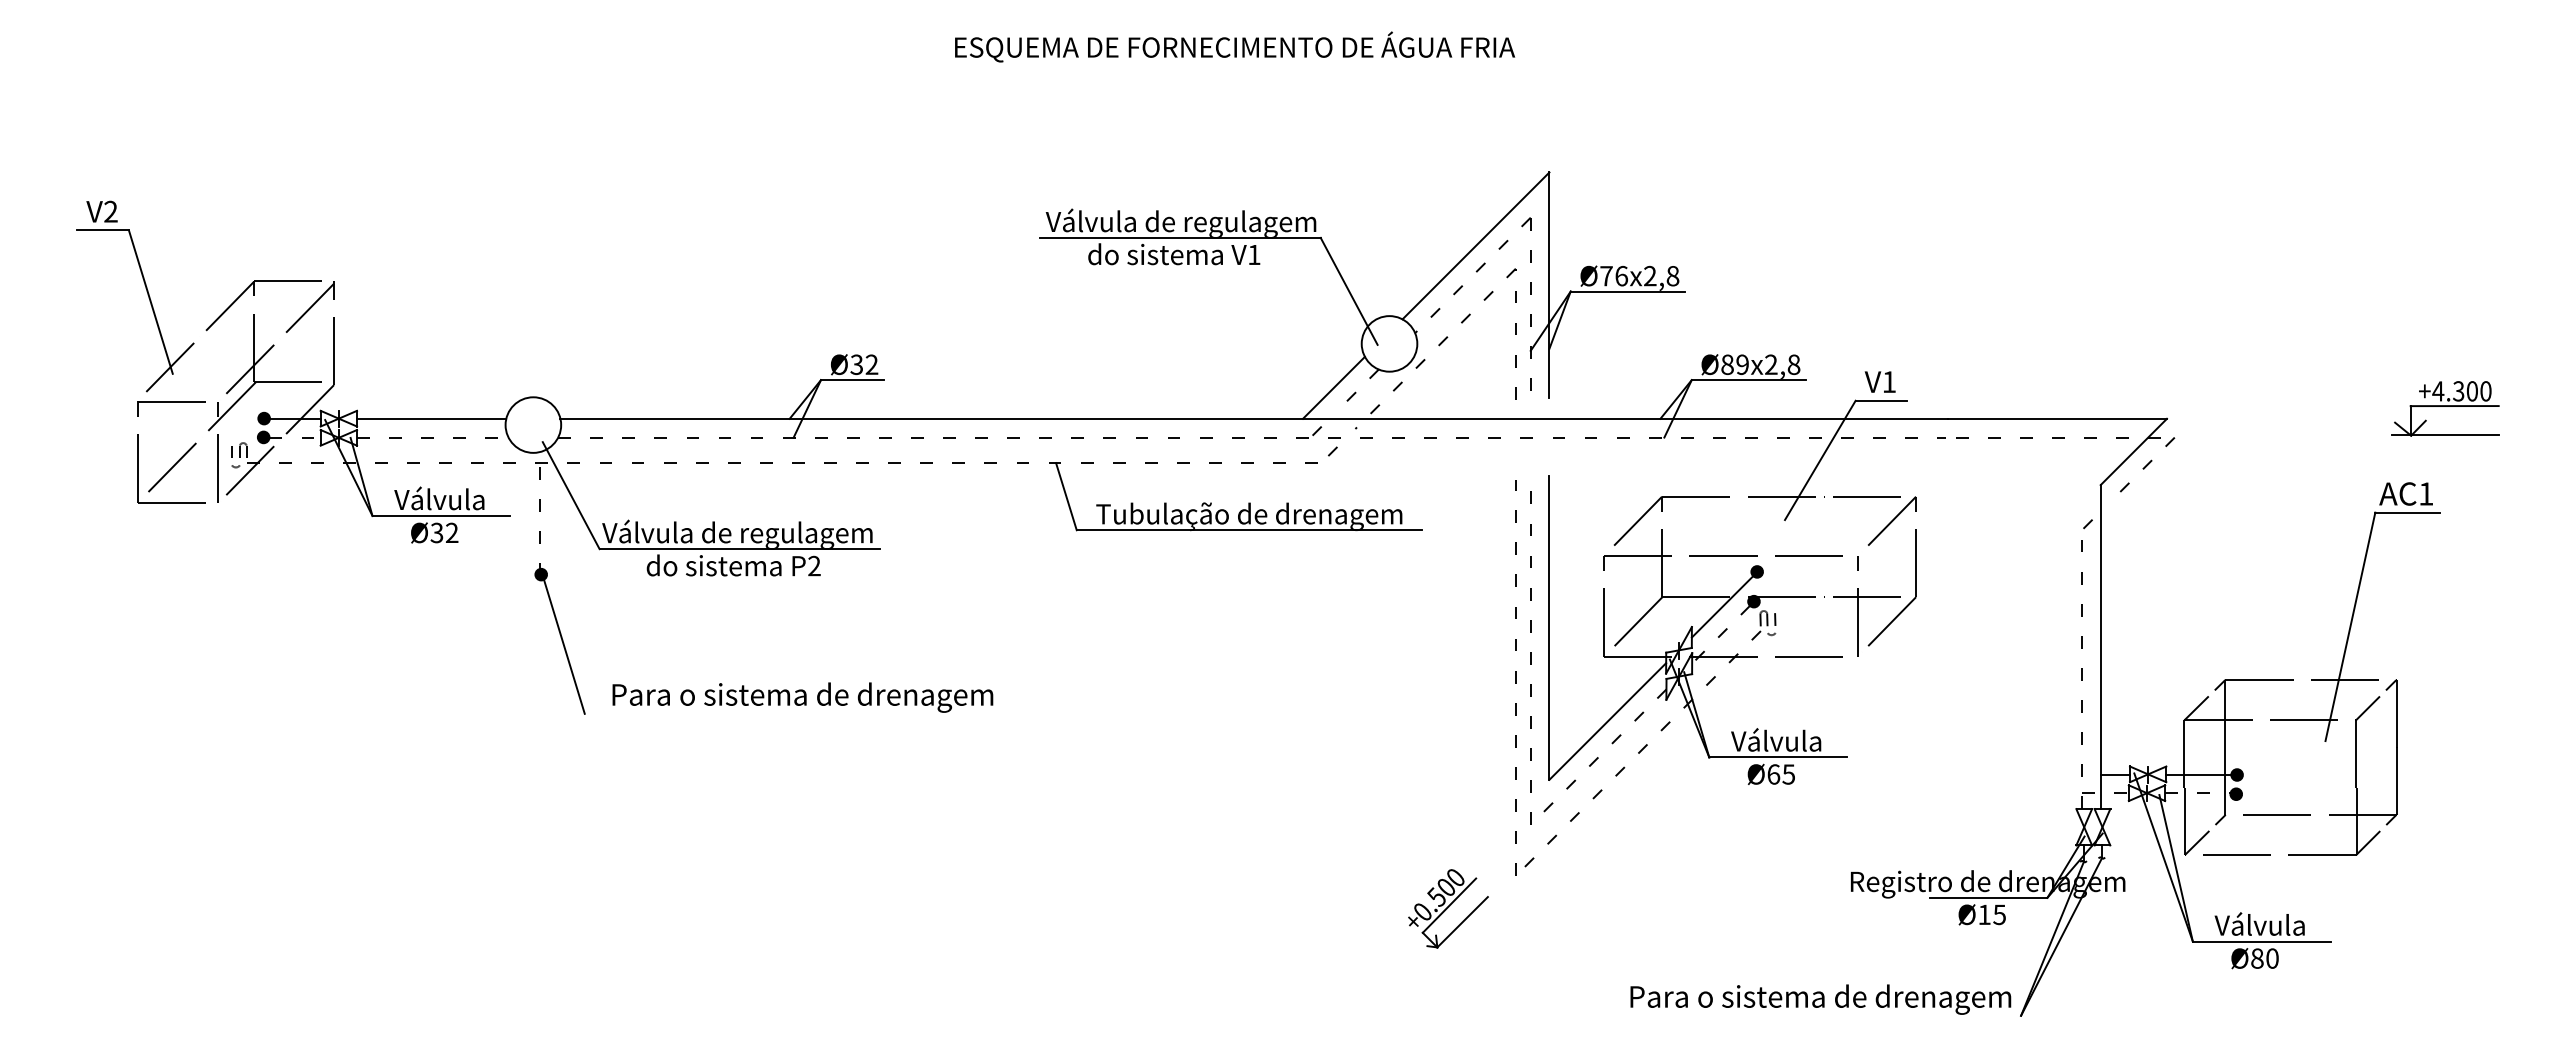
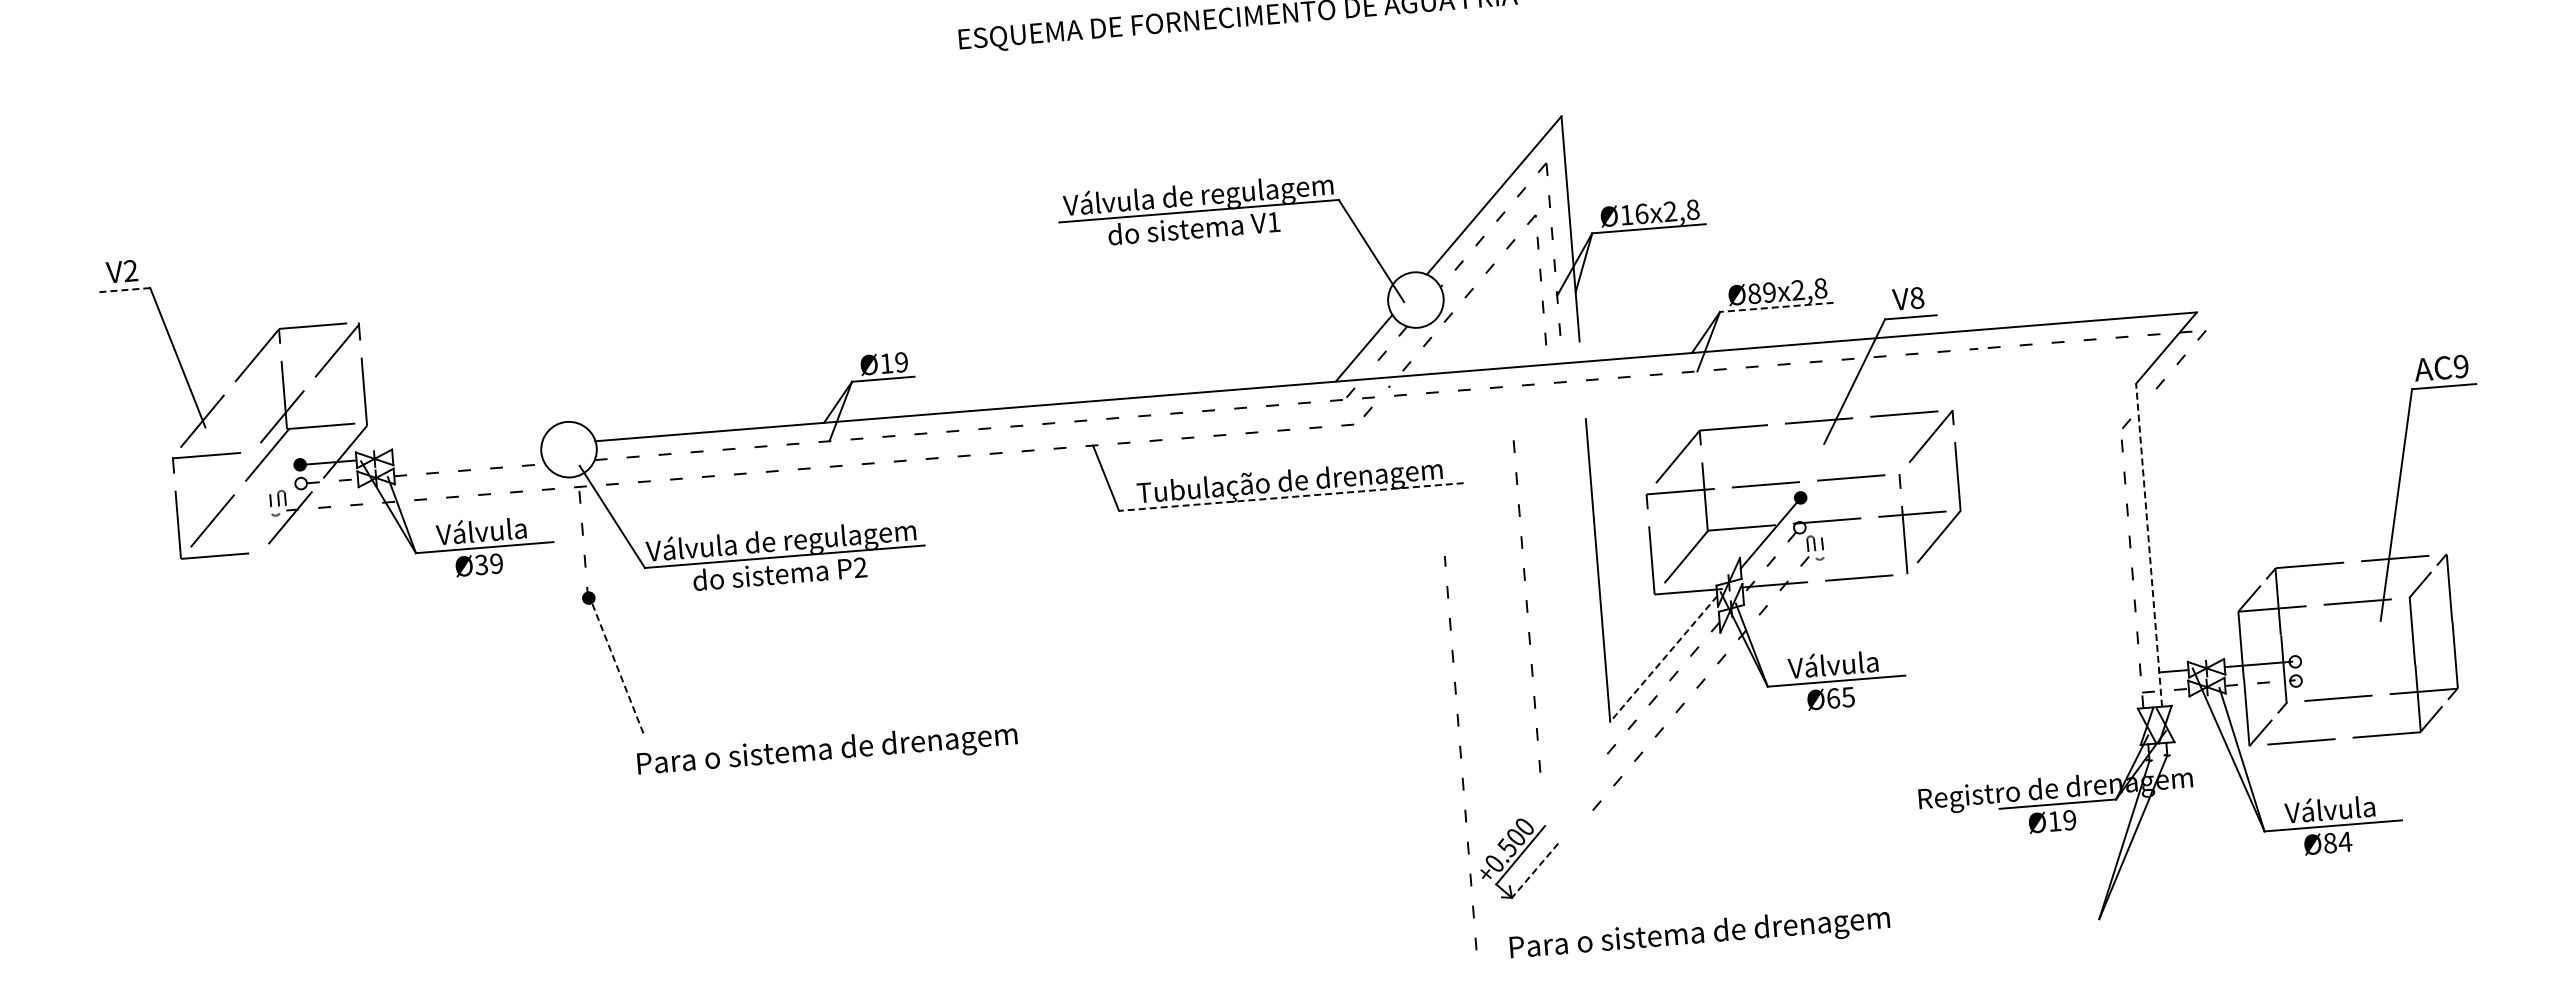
line: (103, 230) -> (124, 290), solid -> dashed
text: (1606, 276) -> (1626, 215), Ø76 -> Ø16
text: (864, 364) -> (894, 362), Ø32 -> Ø19
line: (1748, 380) -> (1776, 307), solid -> dashed
text: (1889, 382) -> (1917, 298), V1 -> V8
part: (2445, 408) -> (2473, 279), removed
line: (431, 418) -> (466, 451), removed
fill: (263, 437) -> (301, 483), removed
line: (217, 452) -> (256, 502), removed
text: (2426, 493) -> (2461, 366), AC1 -> AC9
line: (1249, 530) -> (1291, 497), solid -> dashed
text: (452, 533) -> (497, 564), Ø32 -> Ø39
fill: (1753, 601) -> (1799, 527), removed
line: (563, 644) -> (616, 665), solid -> dashed
line: (2100, 647) -> (2148, 545), solid -> dashed
line: (1530, 657) -> (1526, 605), moved
line: (1515, 677) -> (1460, 752), moved
text: (802, 697) -> (827, 751), moved
line: (1607, 721) -> (1663, 658), solid -> dashed
fill: (2236, 774) -> (2294, 661), removed
fill: (2236, 794) -> (2296, 681), removed
text: (1999, 914) -> (2069, 819), Ø15 -> Ø19
line: (1462, 922) -> (1535, 870), solid -> dashed
text: (2272, 958) -> (2345, 841), Ø80 -> Ø84
text: (1820, 999) -> (1699, 934), moved

